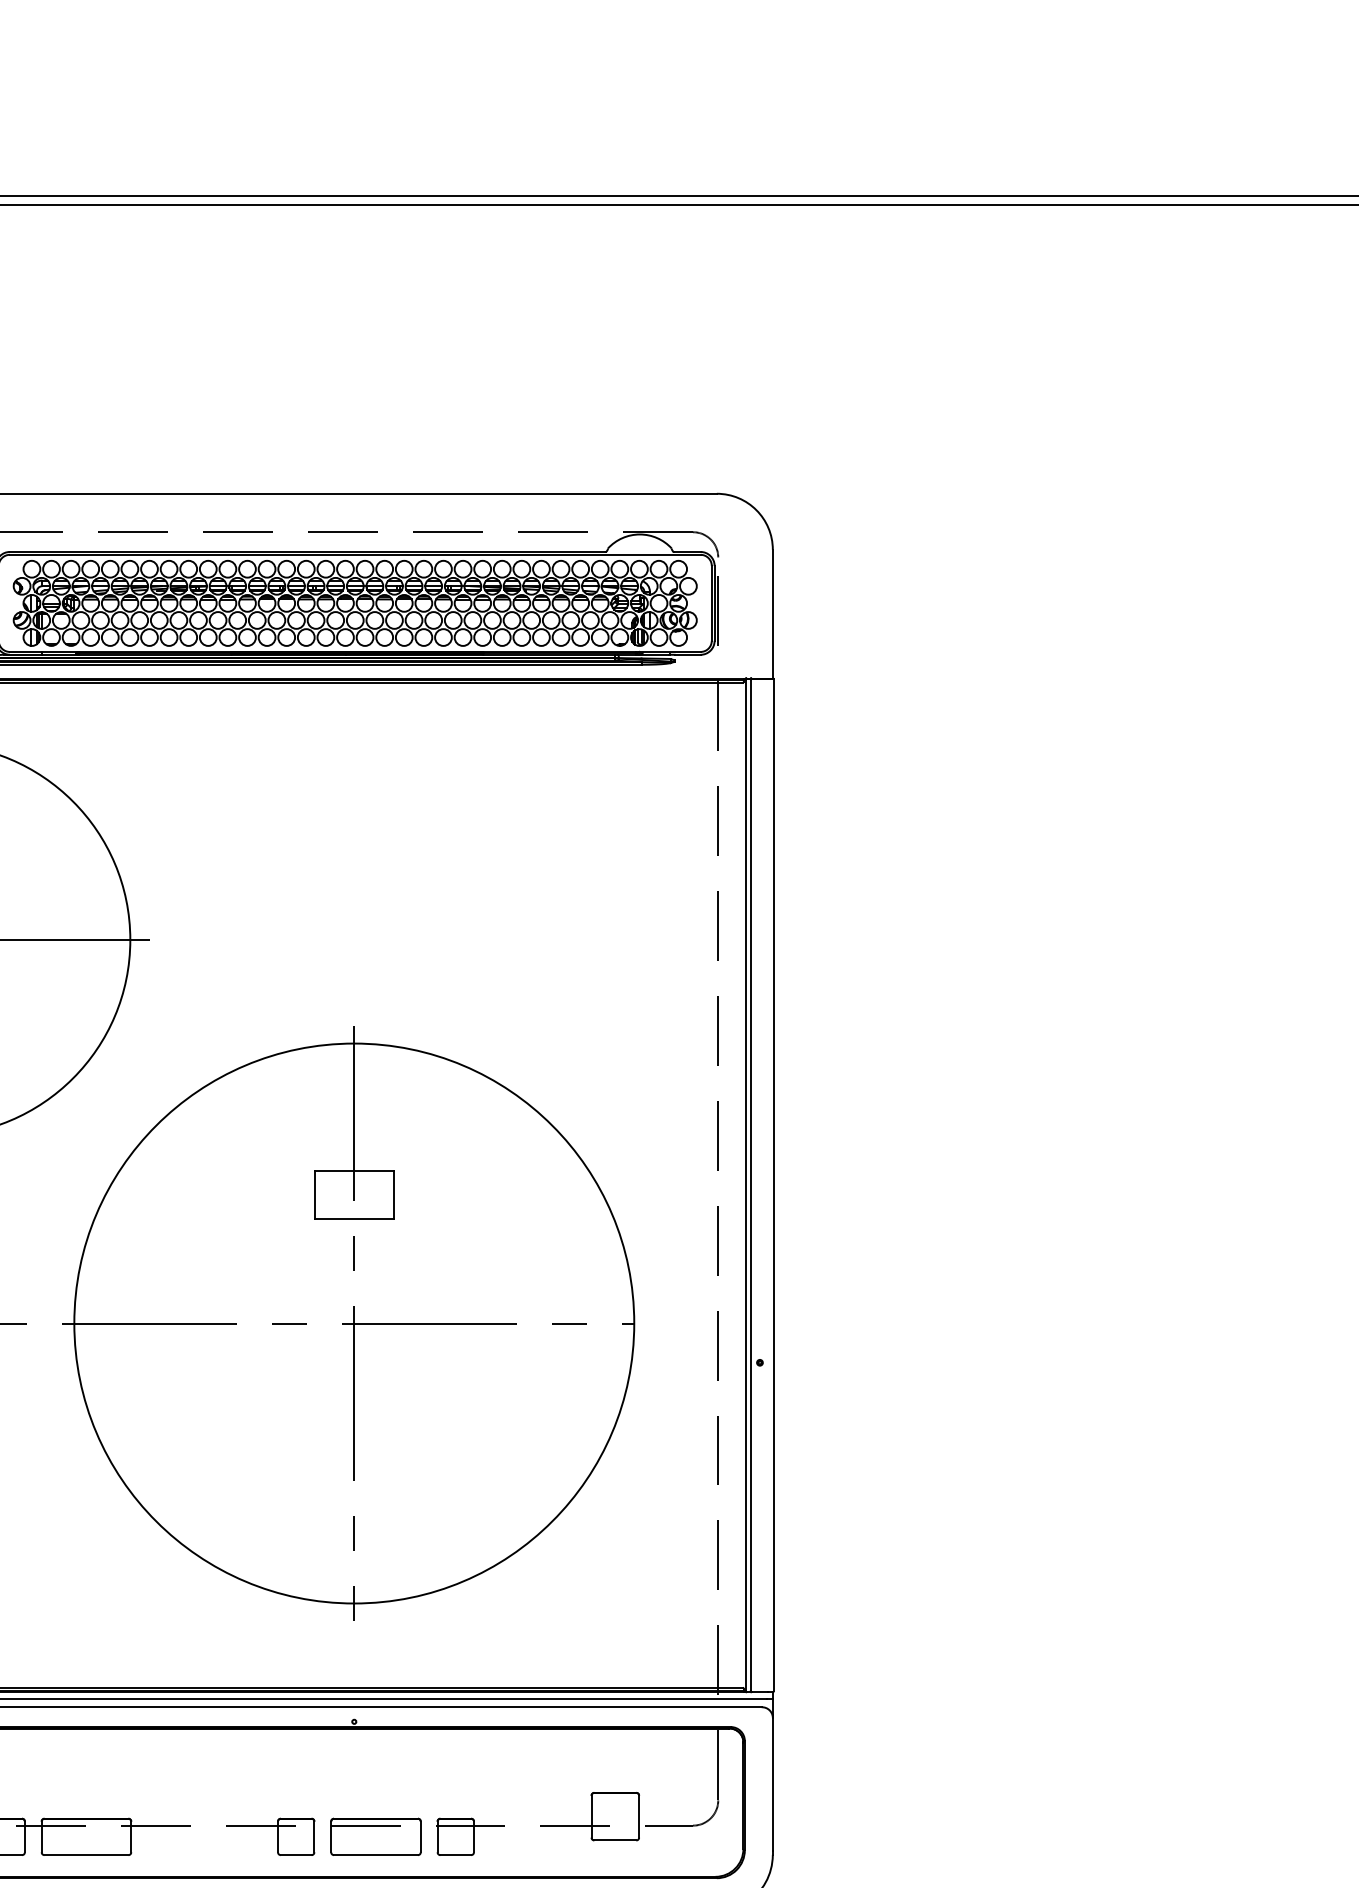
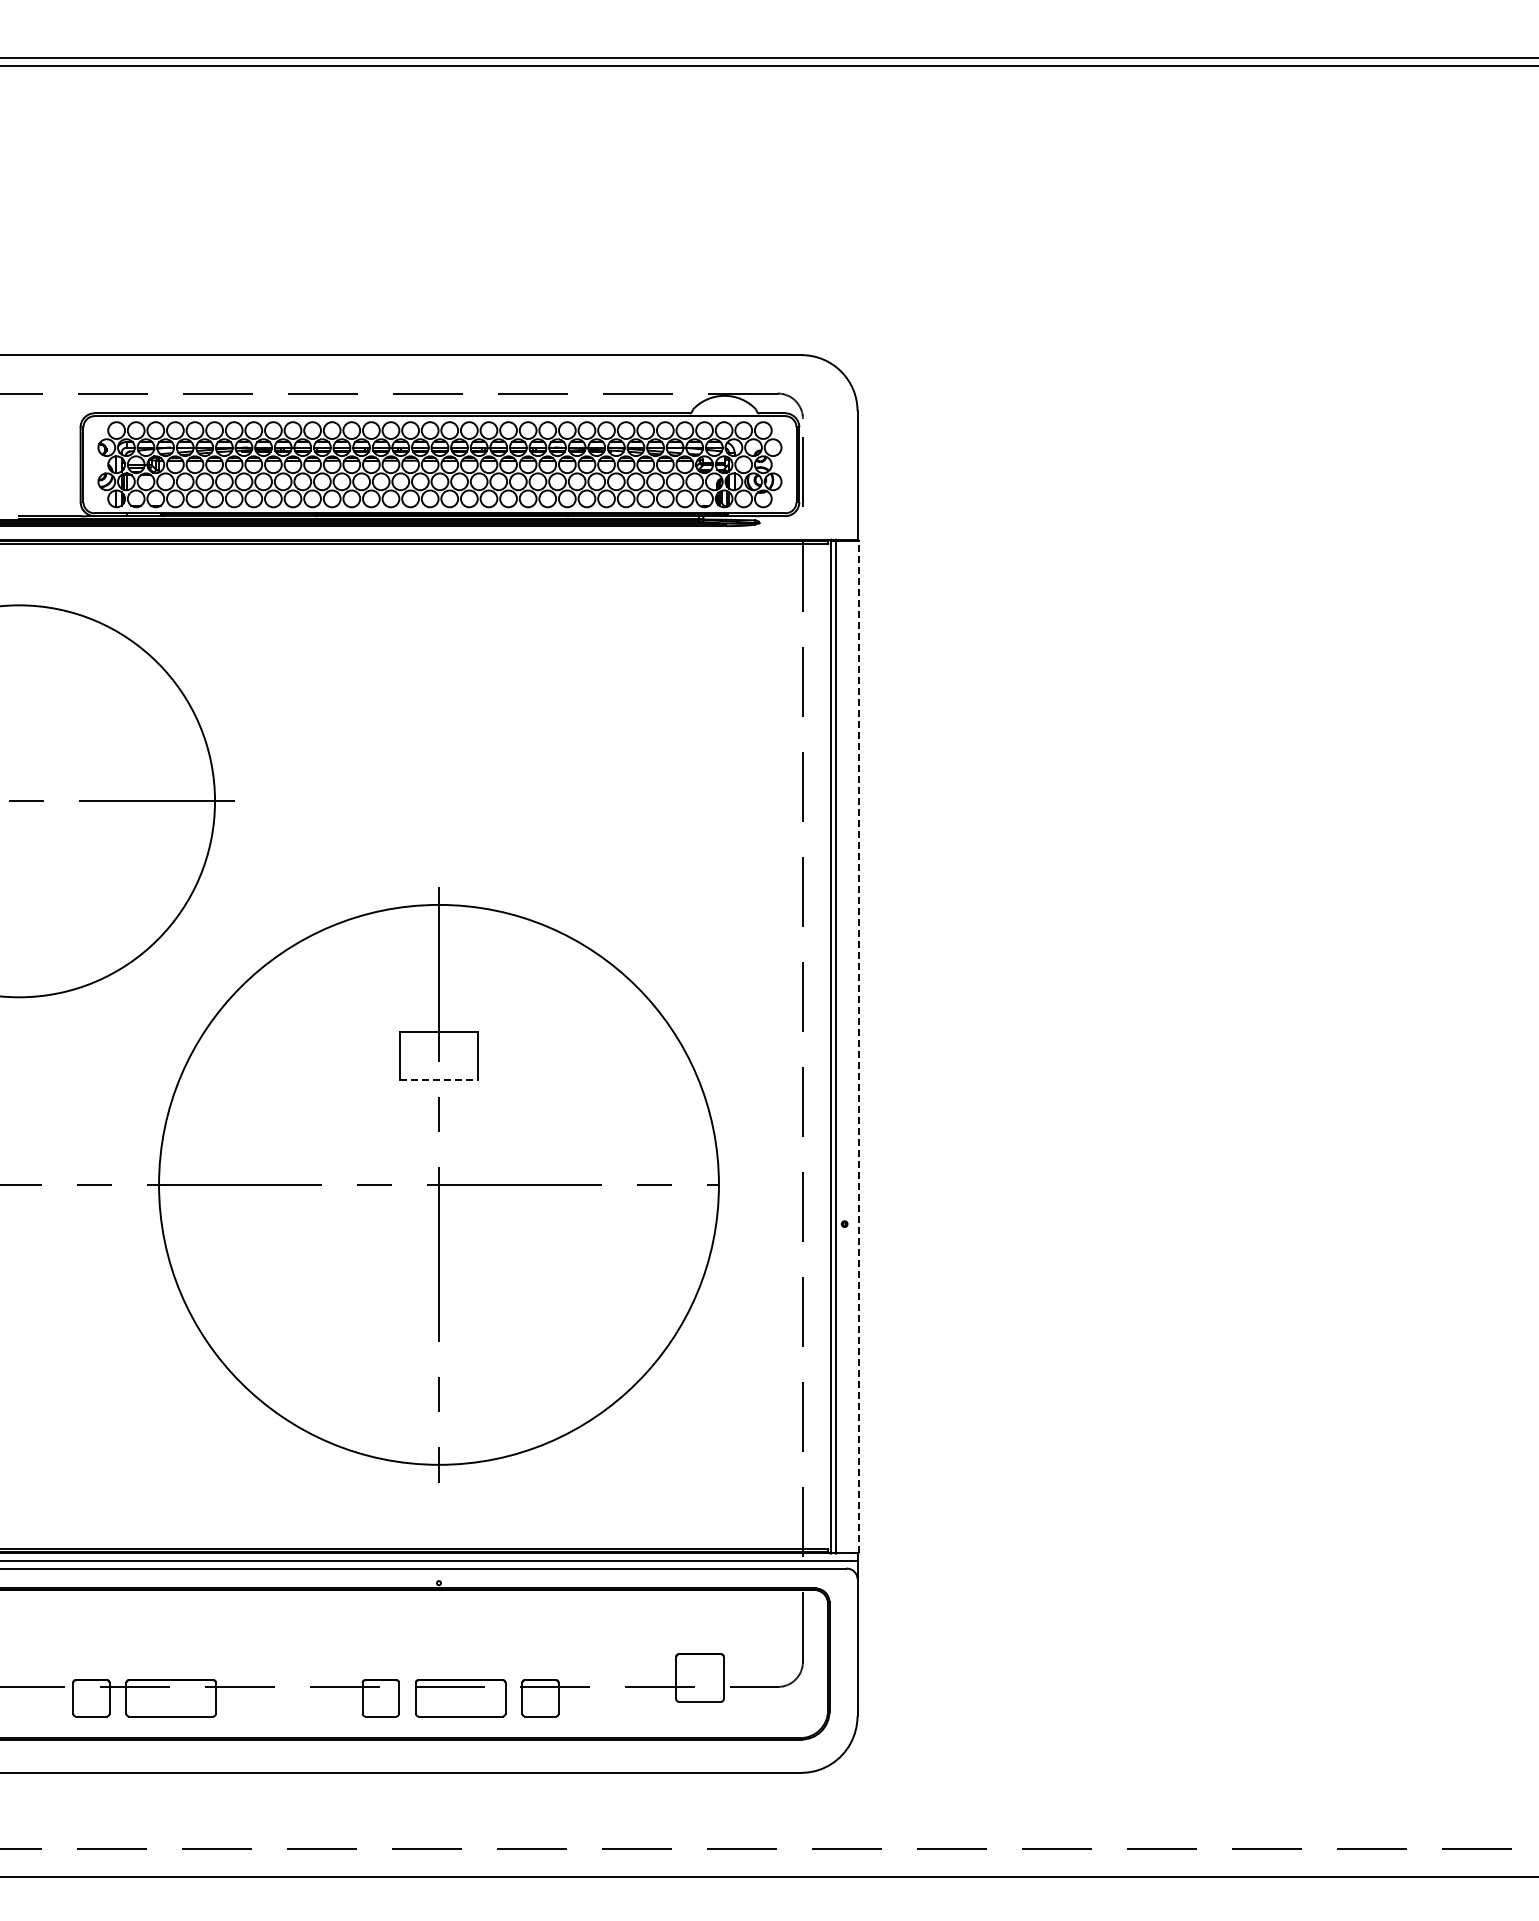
line: (773, 1185) -> (858, 1046), solid -> dashed
line: (354, 1218) -> (439, 1079), solid -> dashed

